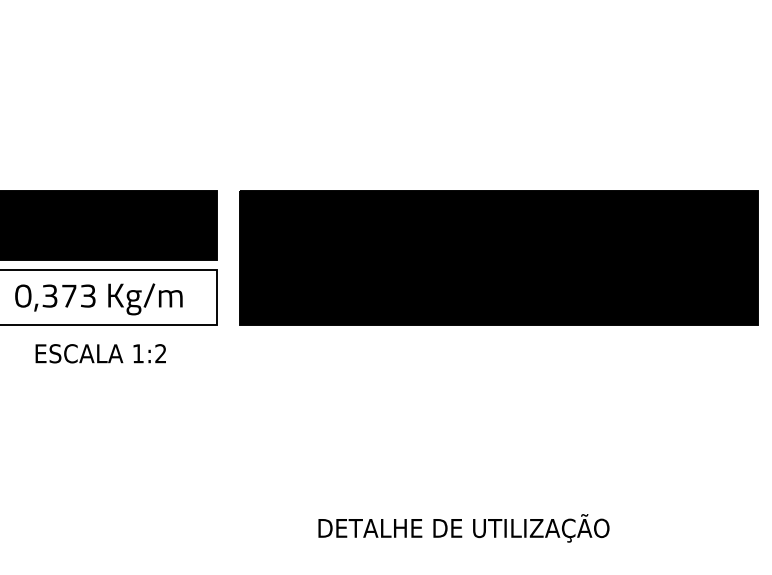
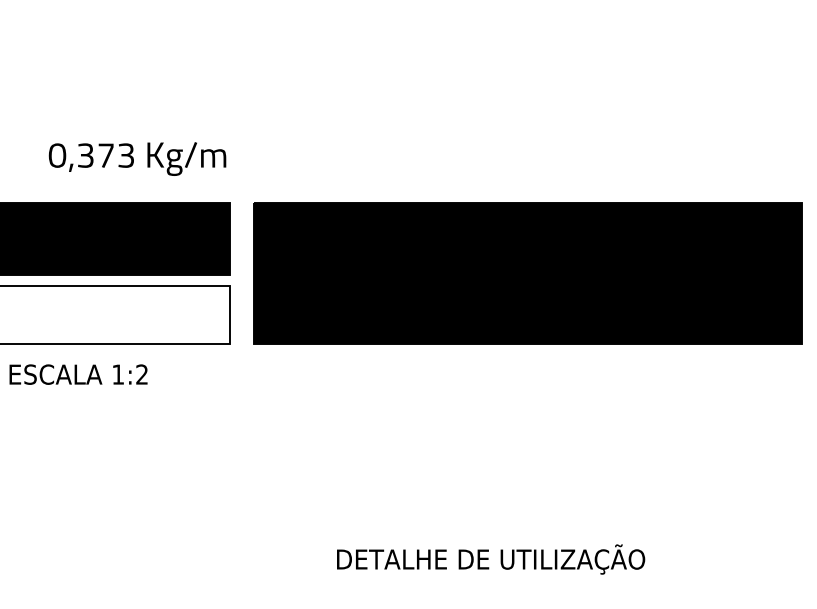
text: (98, 298) -> (137, 158), moved
text: (100, 353) -> (78, 374), moved

